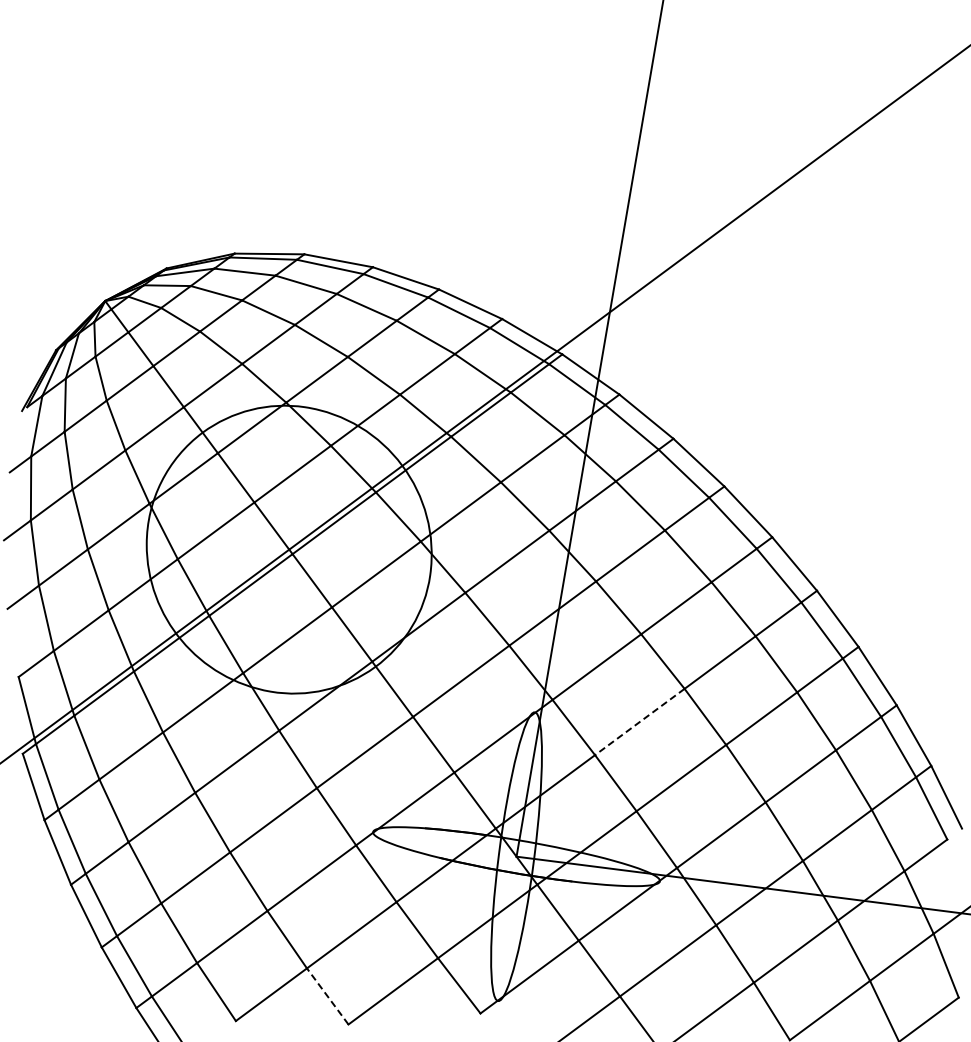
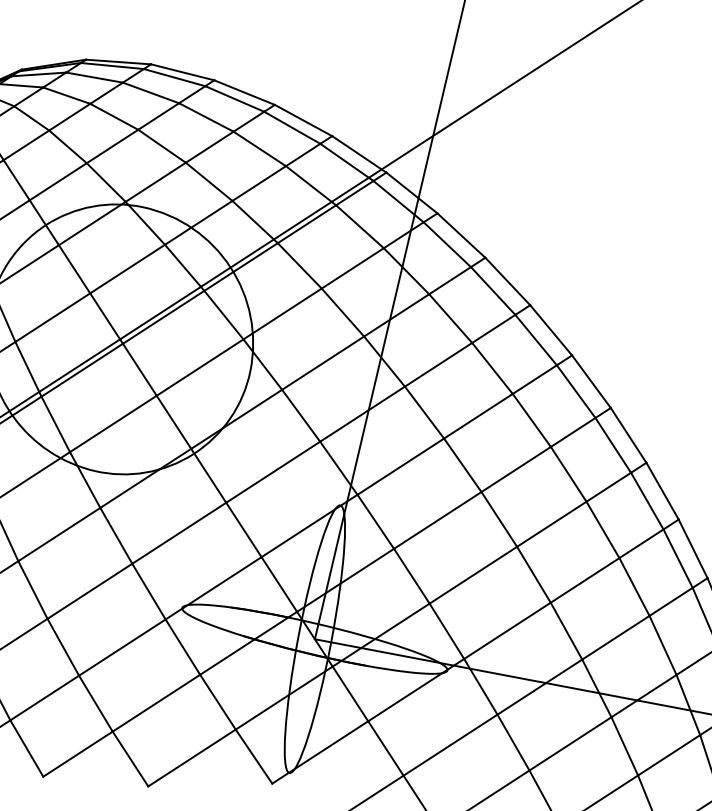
line: (639, 722) -> (437, 520), dashed -> solid
line: (327, 996) -> (130, 759), dashed -> solid

